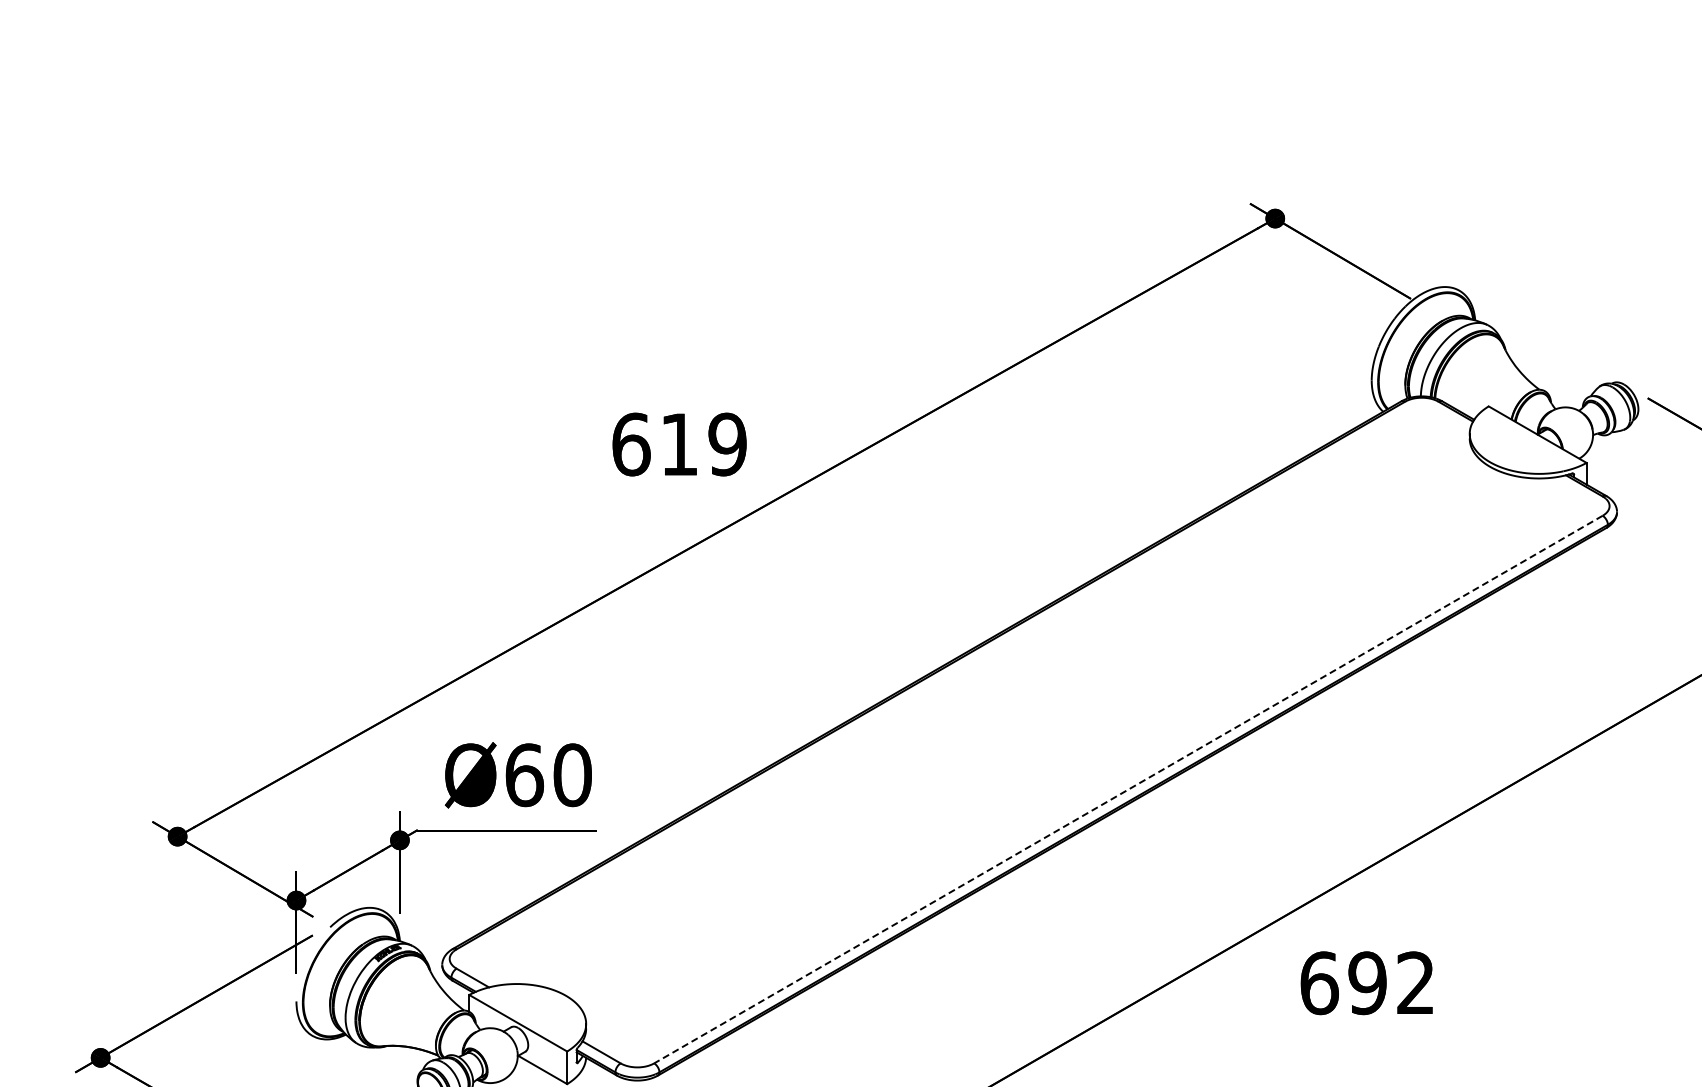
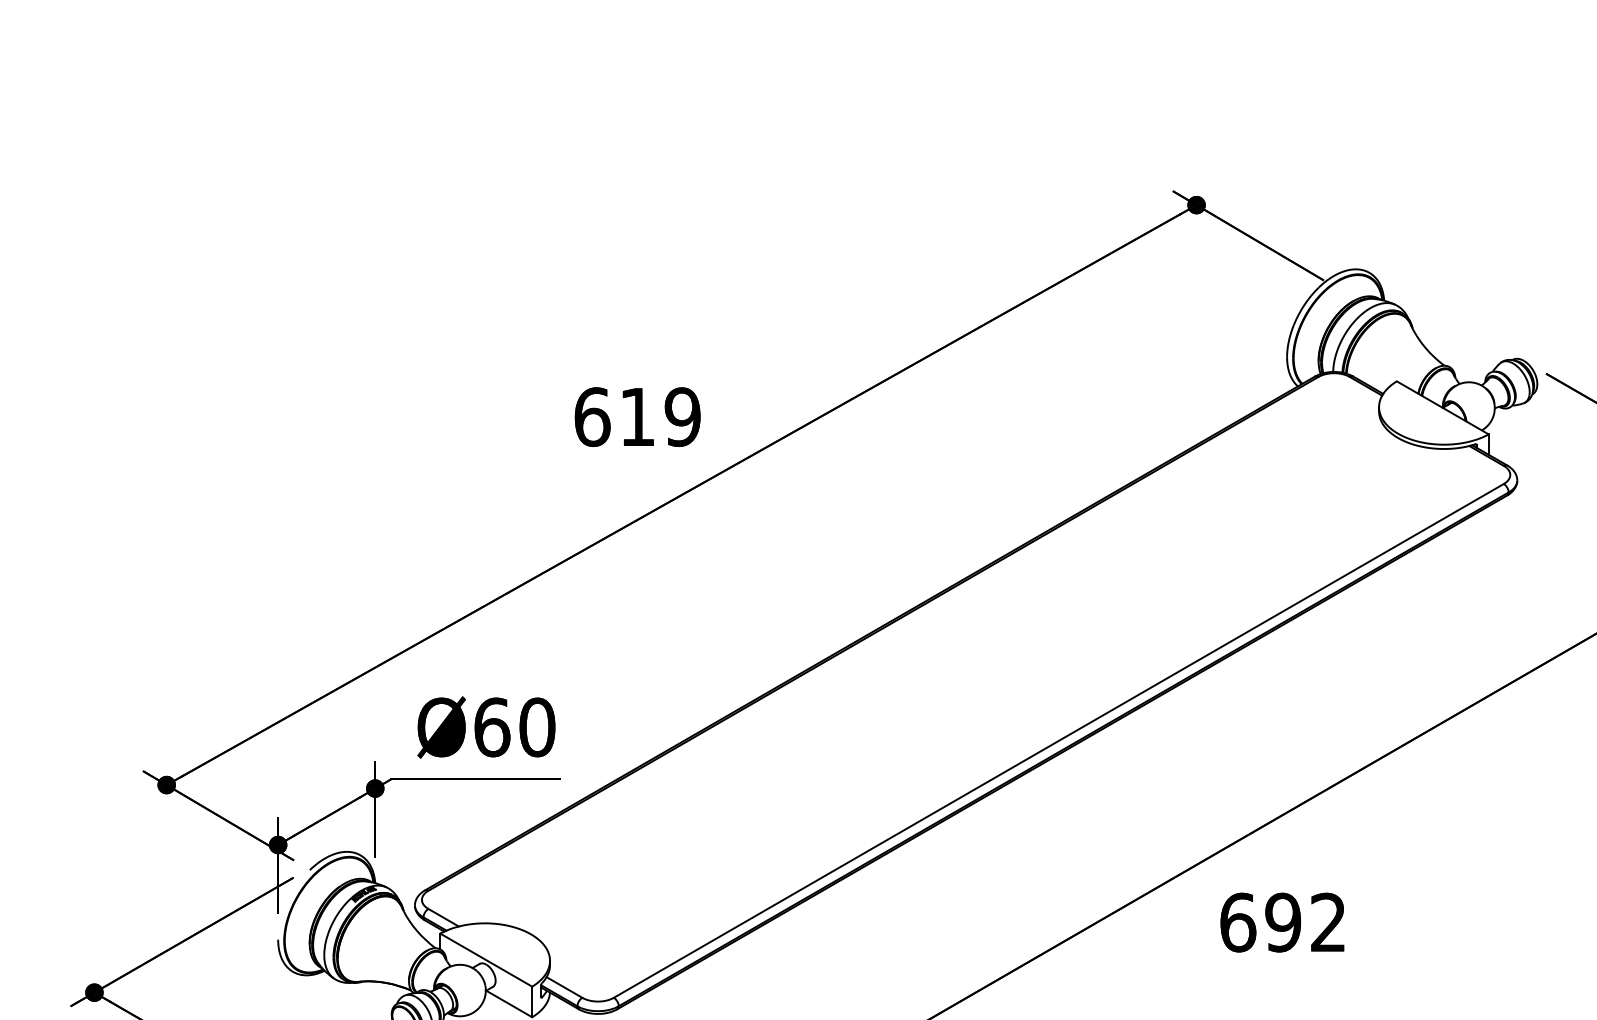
line: (1128, 789) -> (1058, 740), dashed -> solid

